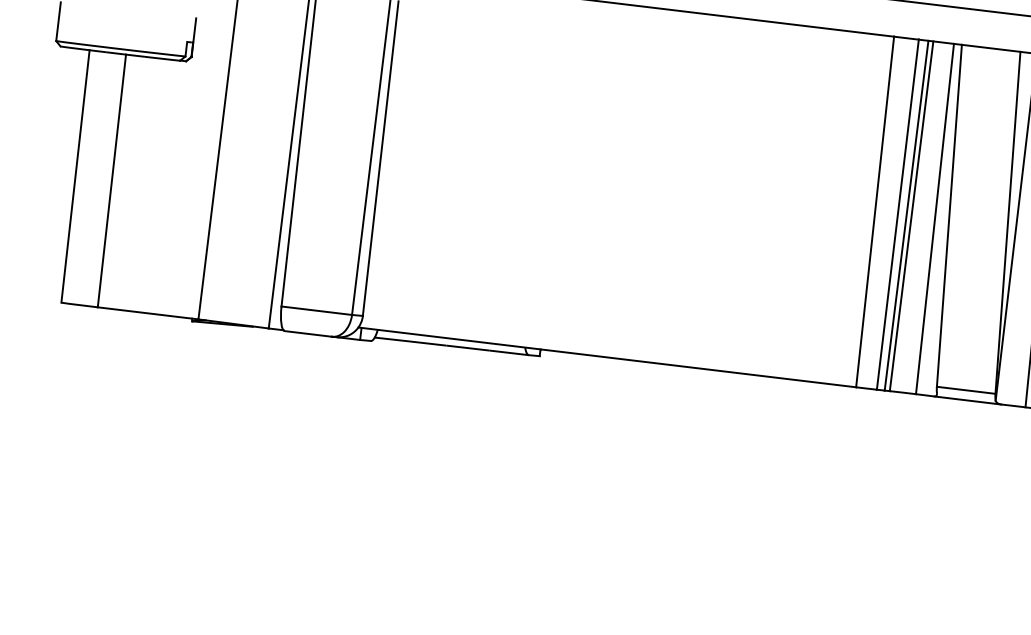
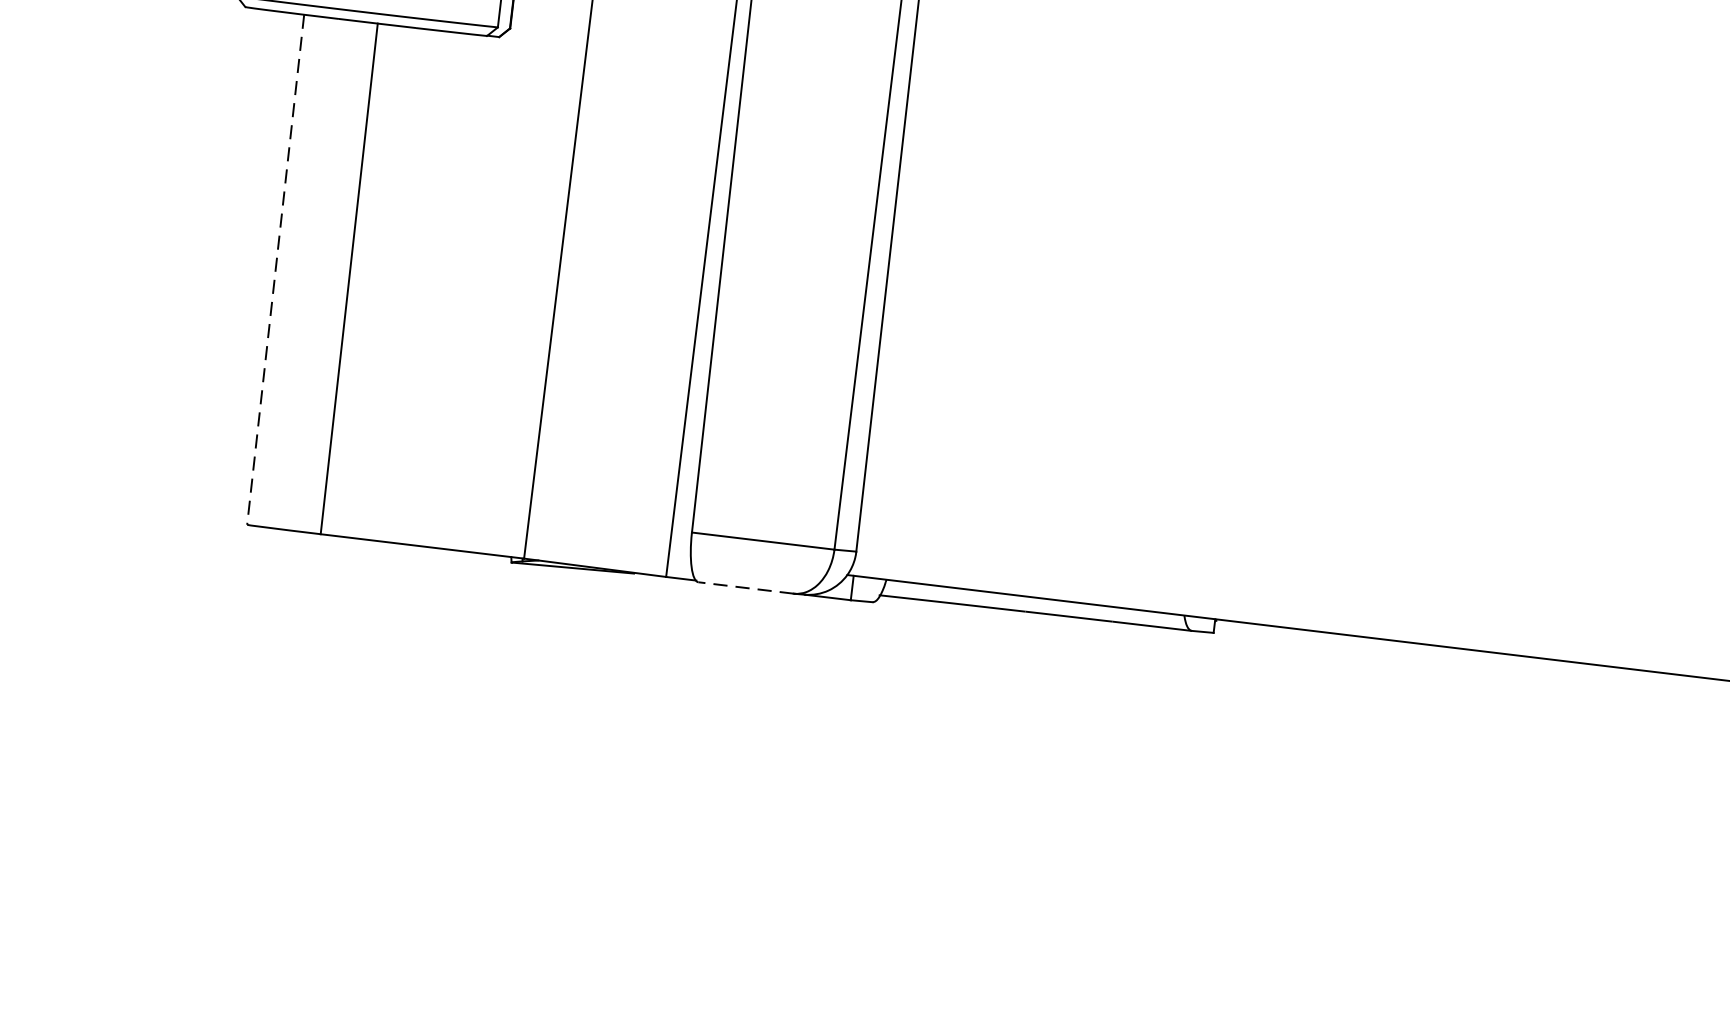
line: (75, 176) -> (275, 269), solid -> dashed
line: (308, 333) -> (746, 587), solid -> dashed

